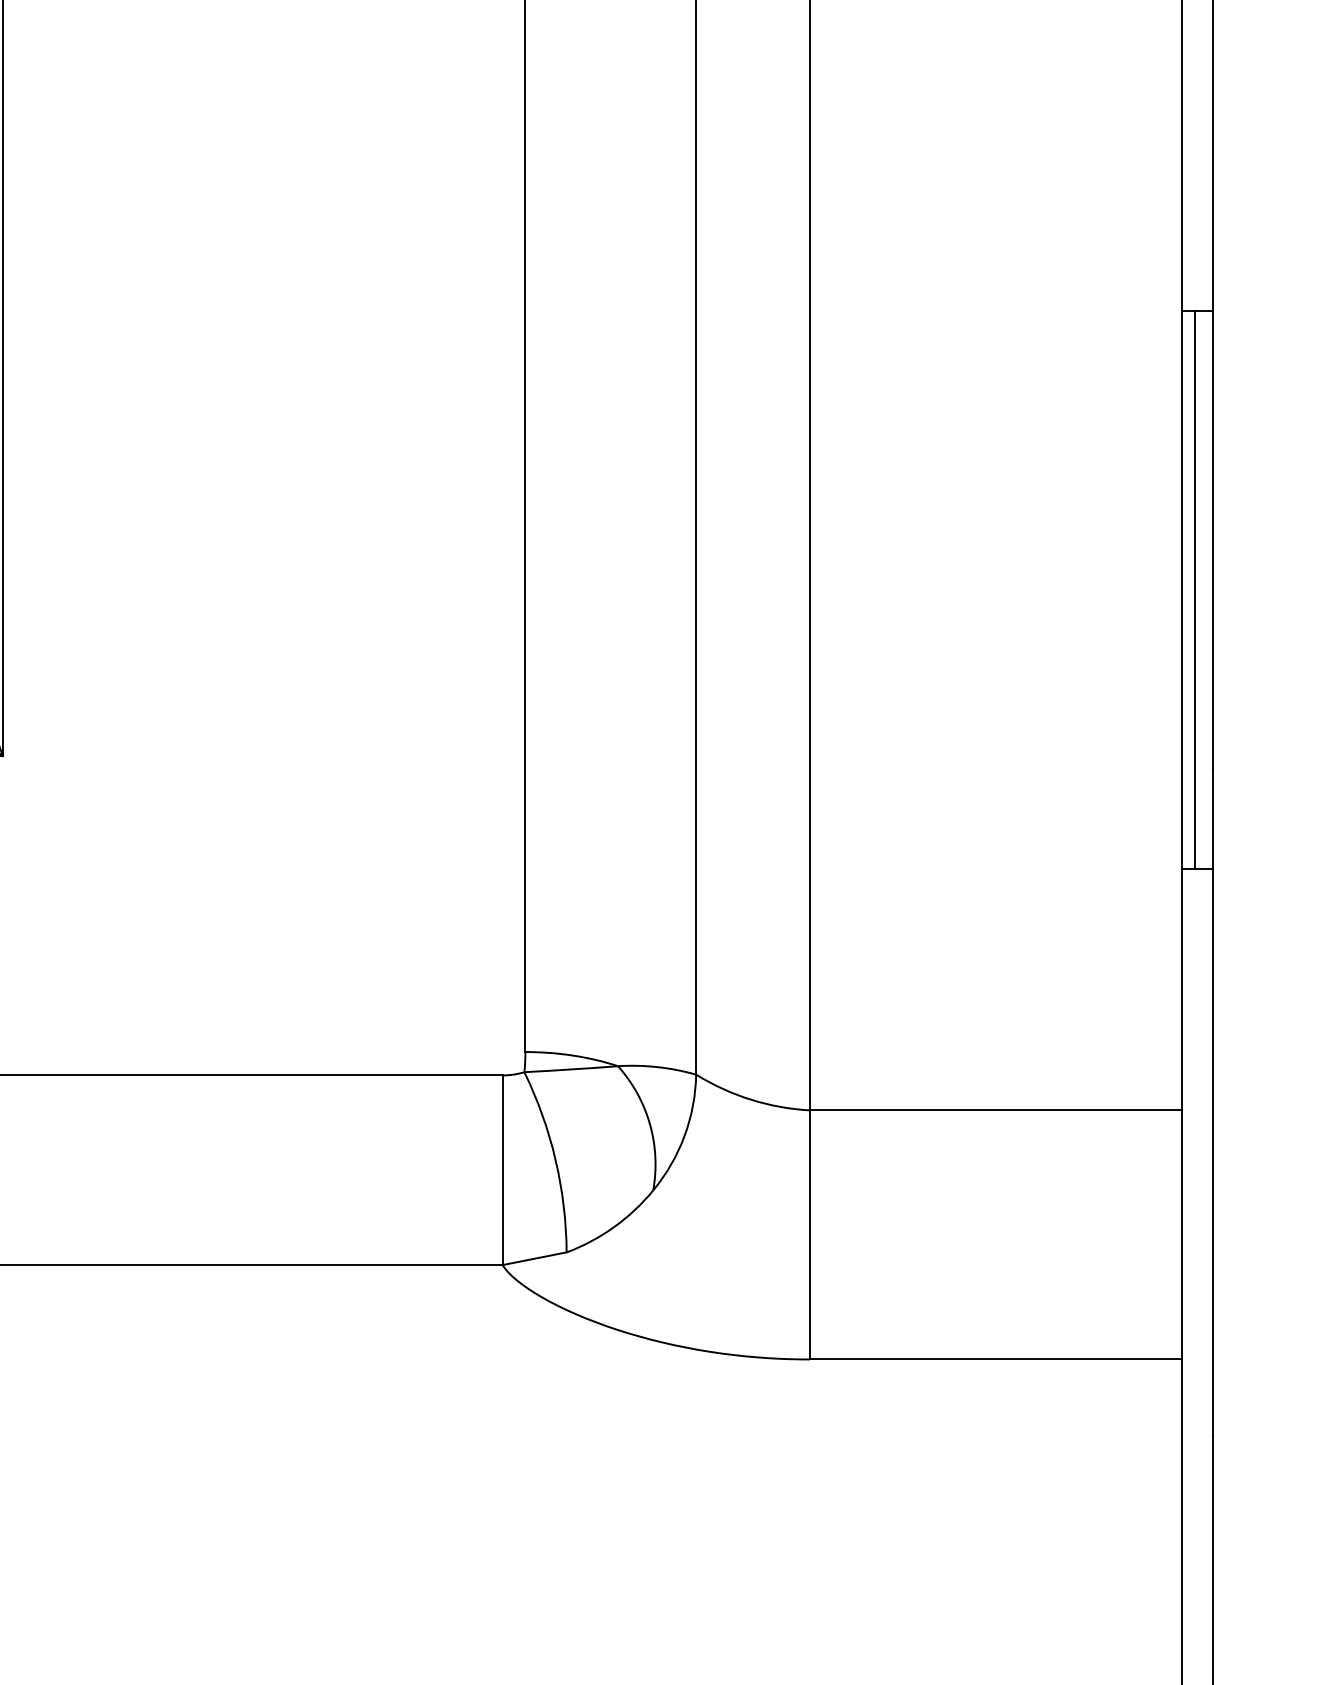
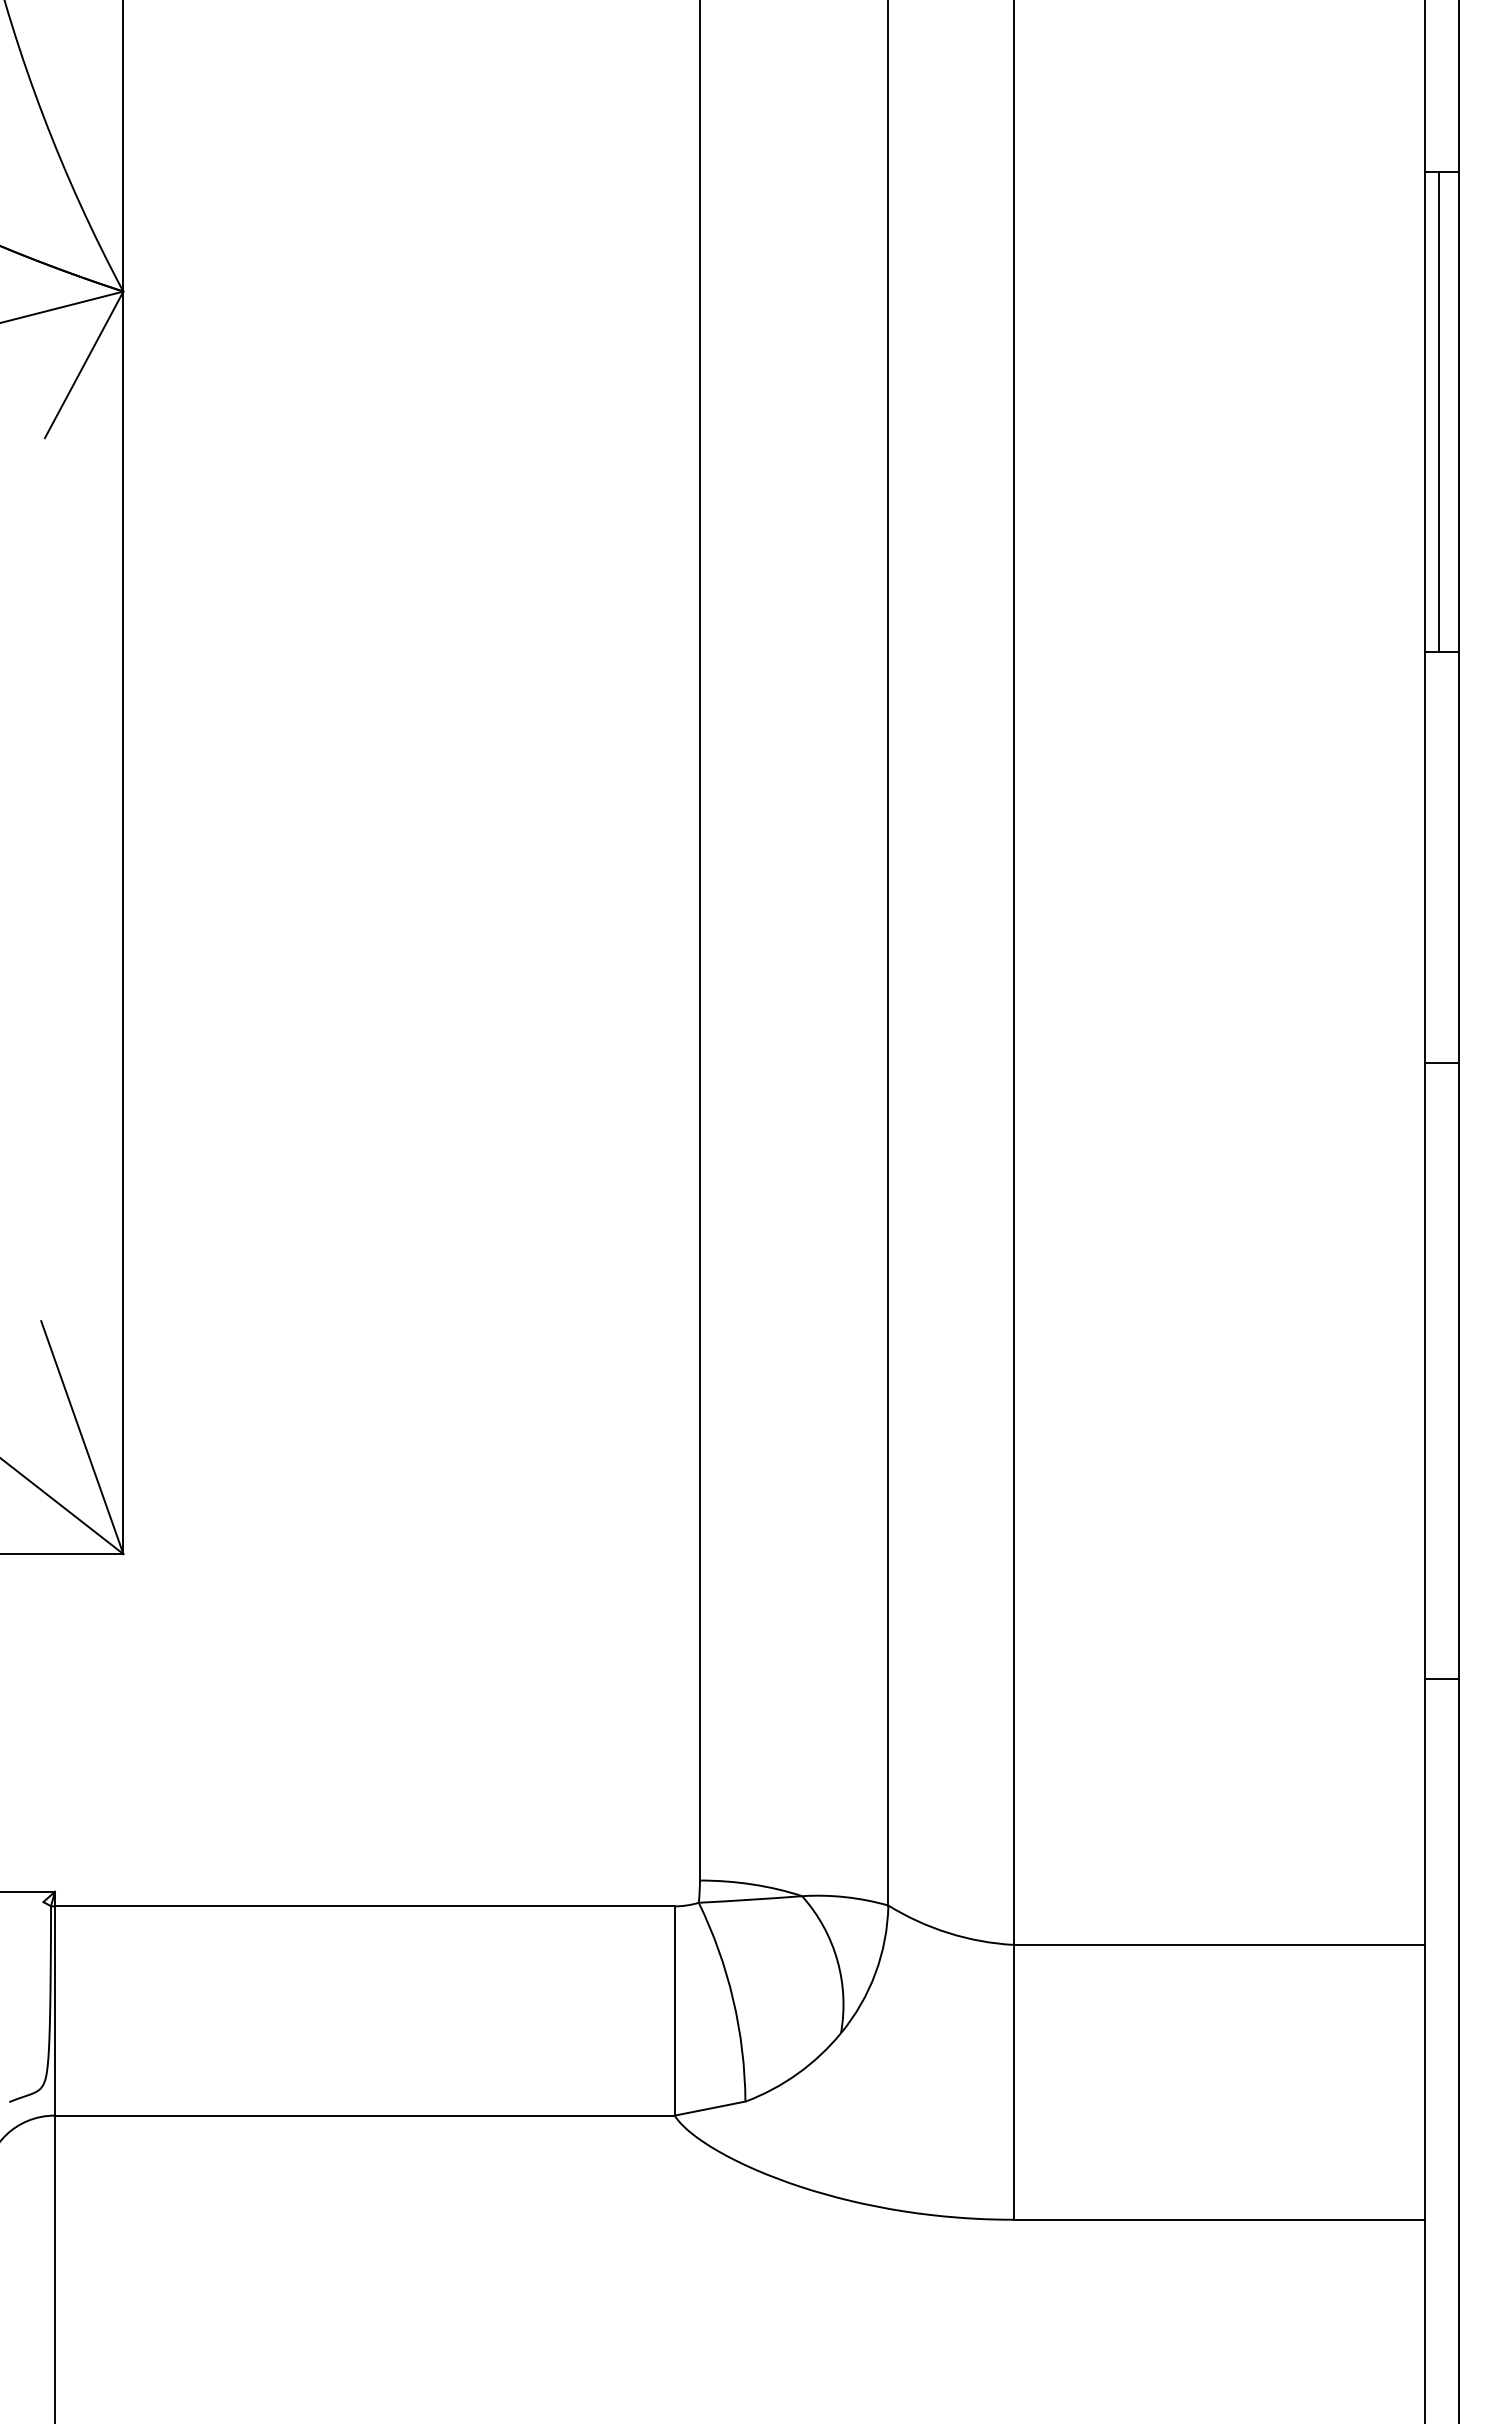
line: (1194, 589) -> (1438, 1370), removed

